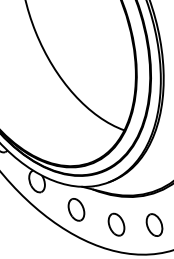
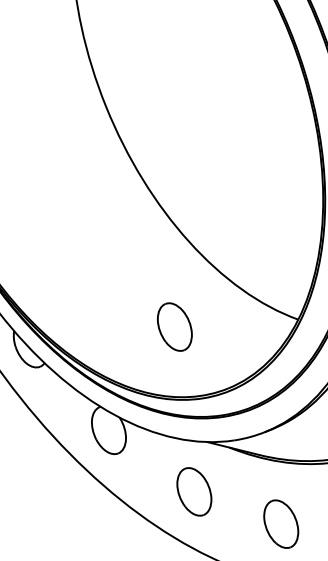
part: (67, 133) -> (174, 326), added

